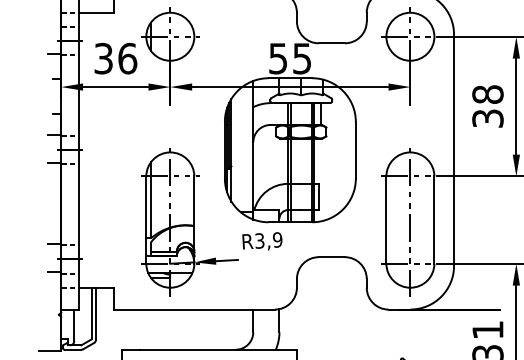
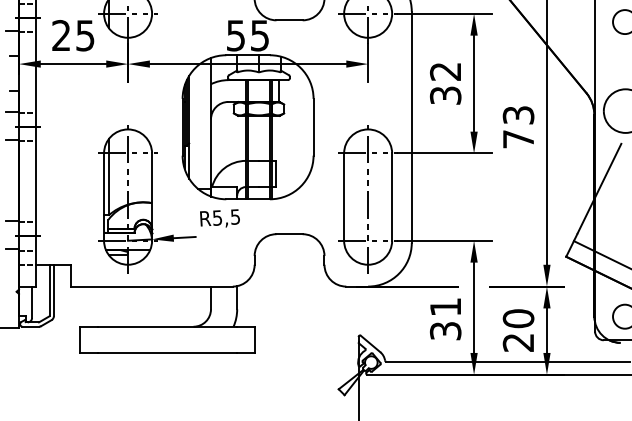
text: (115, 58) -> (73, 35), 36 -> 25
text: (487, 94) -> (445, 71), 38 -> 32
text: (268, 239) -> (226, 216), R3,9 -> R5,5

